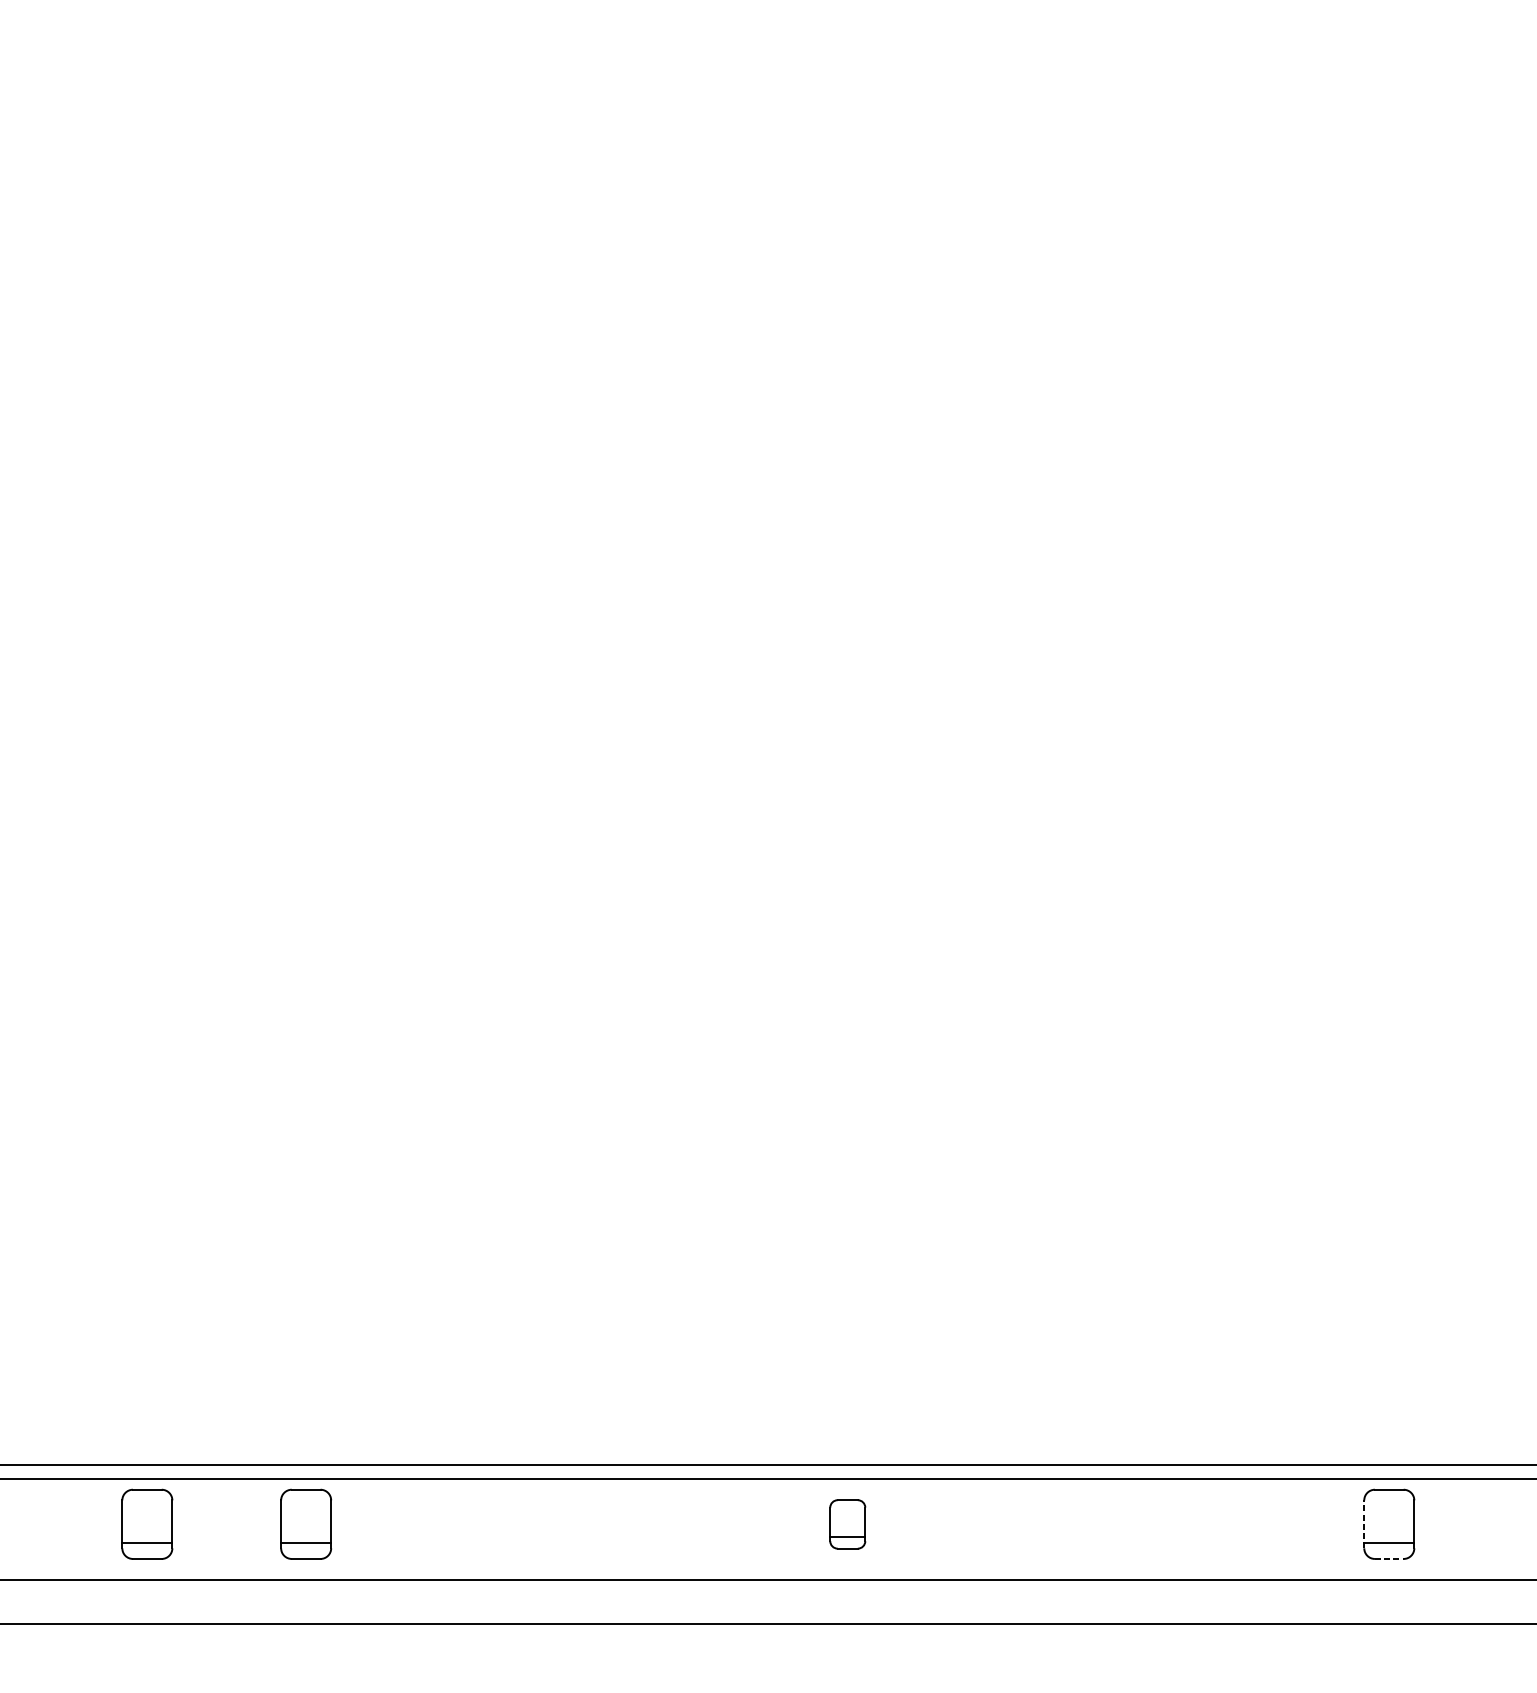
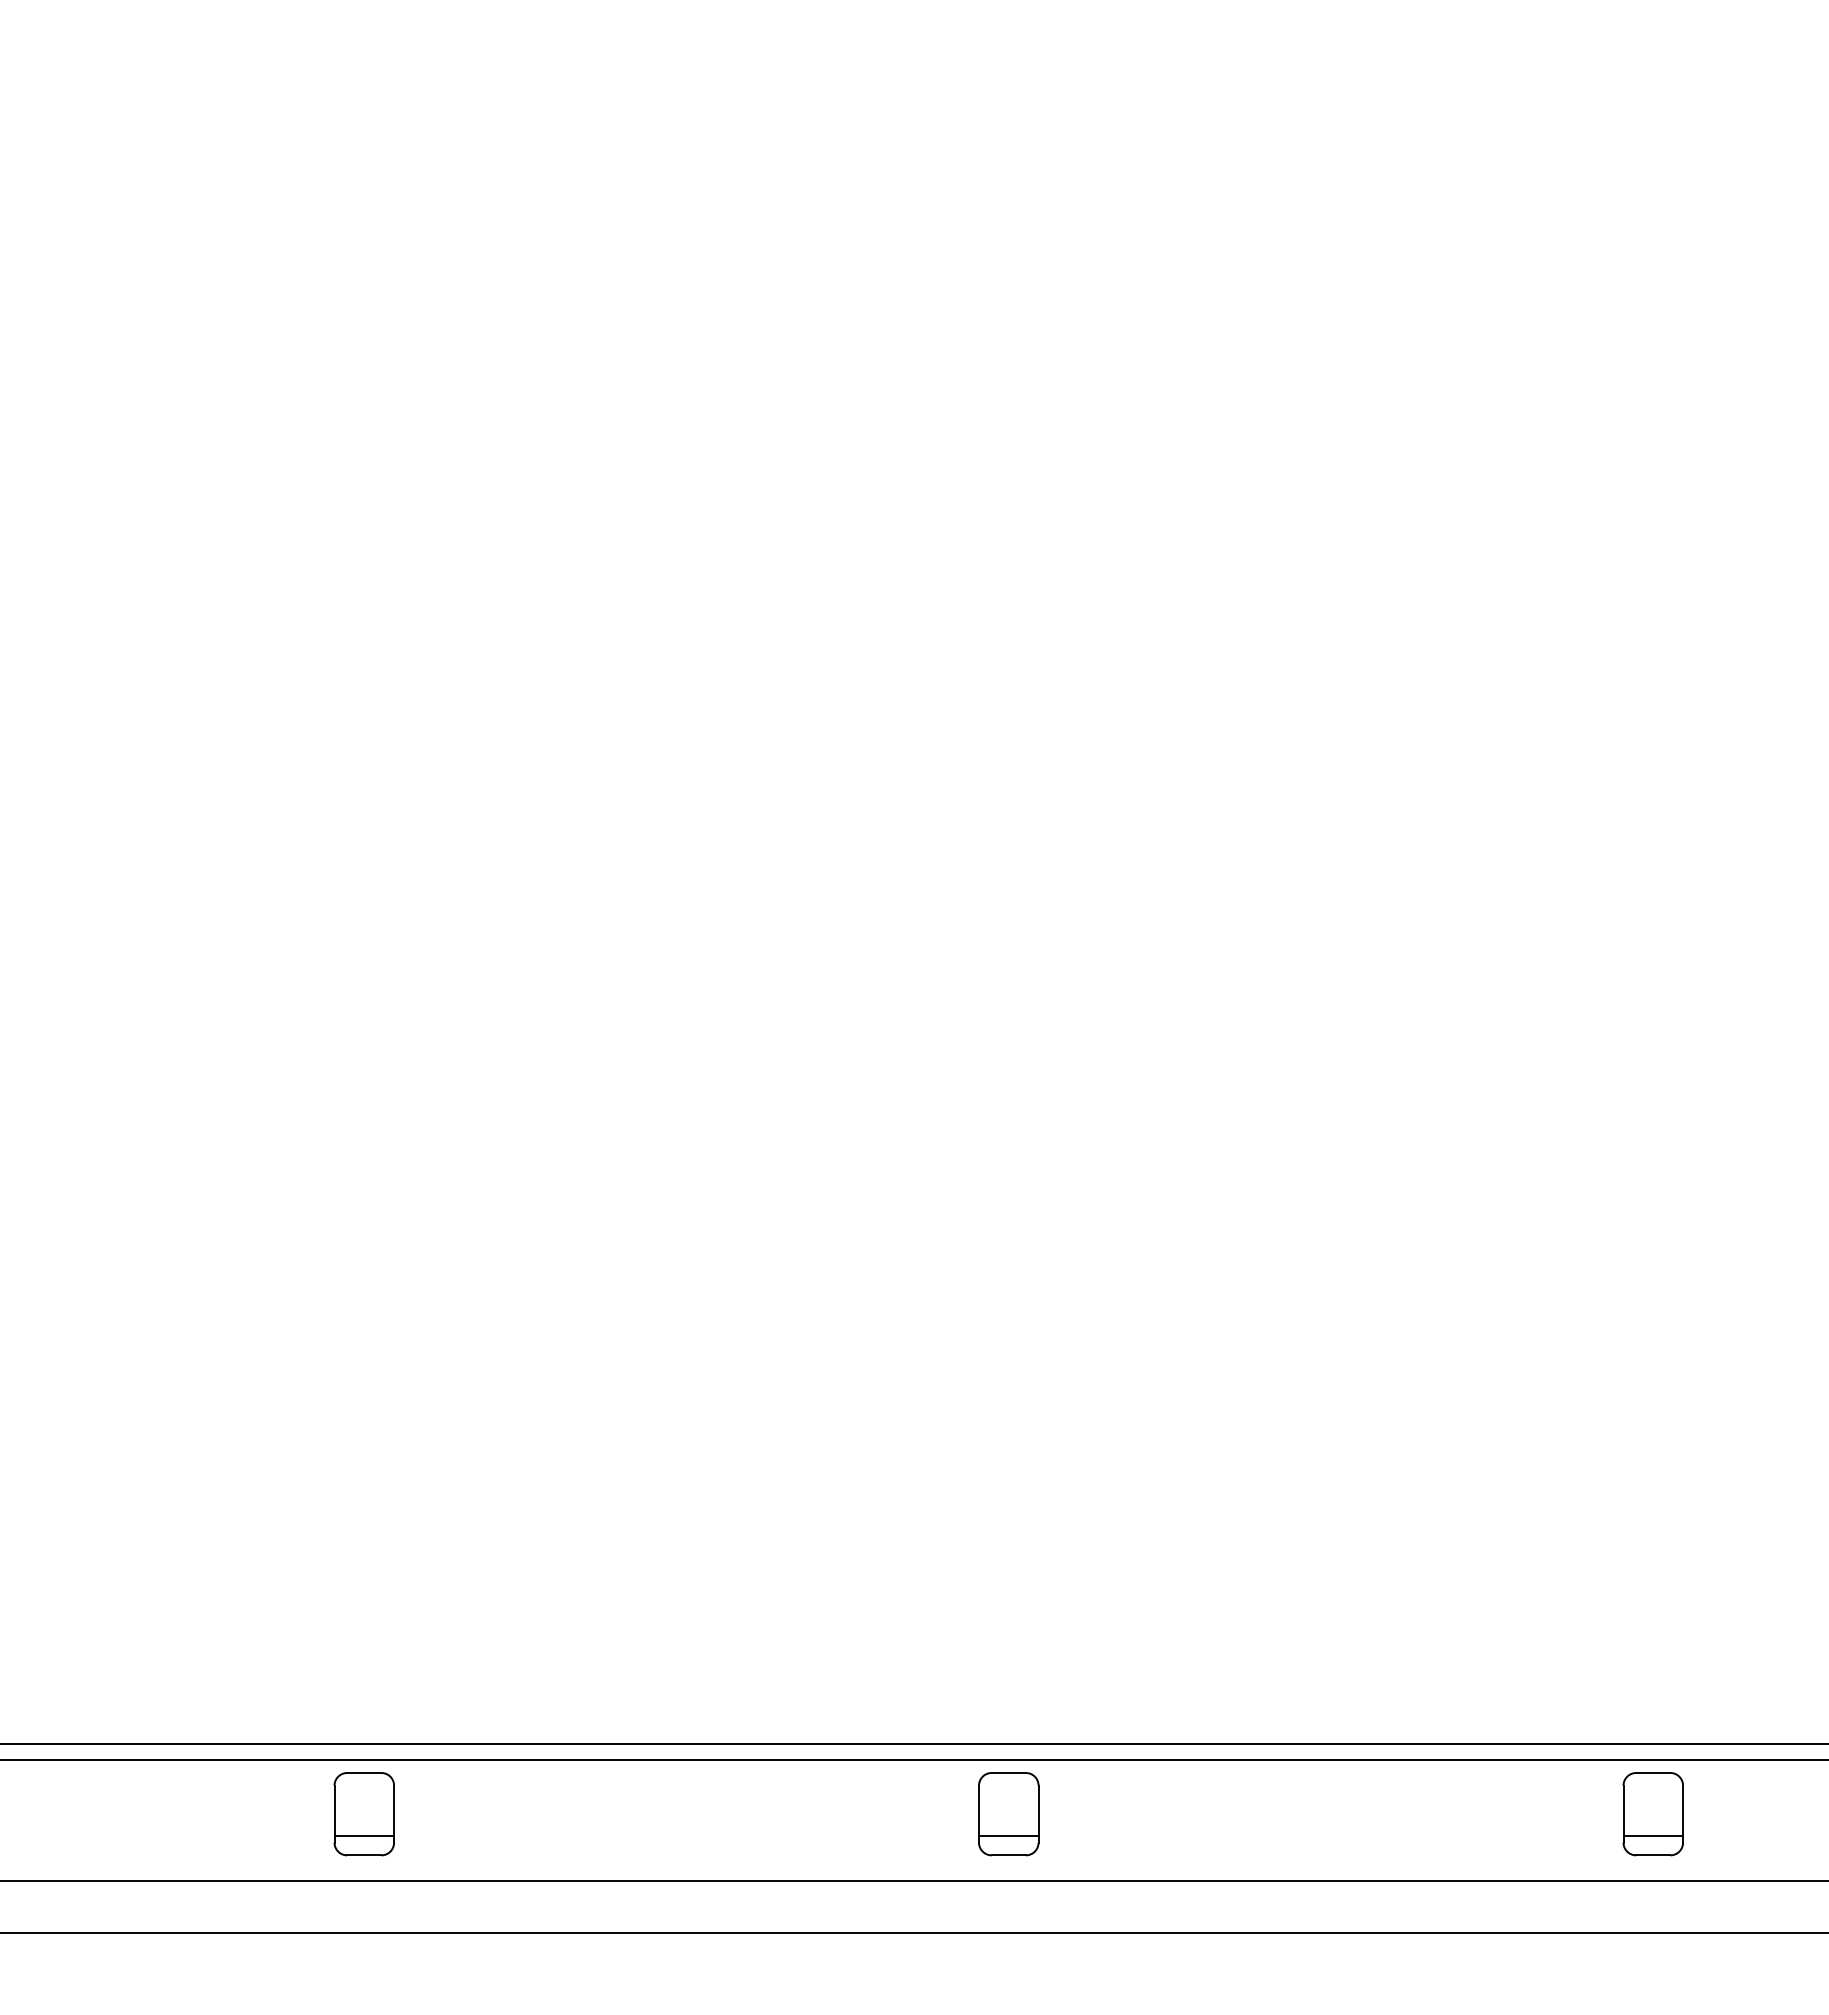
part: (146, 1524) -> (174, 1814), removed
part: (847, 1524) -> (1008, 1814), size x1.43
line: (1364, 1524) -> (1623, 1814), dashed -> solid
line: (1389, 1559) -> (1653, 1855), dashed -> solid

